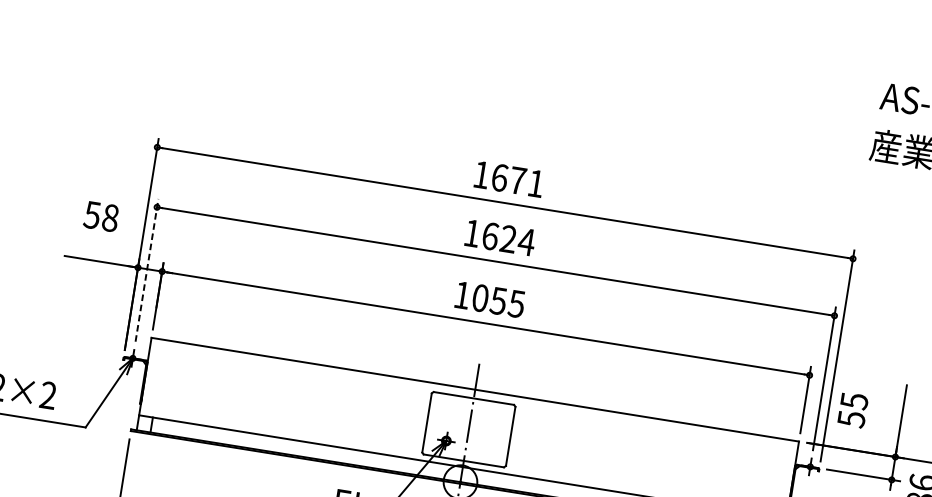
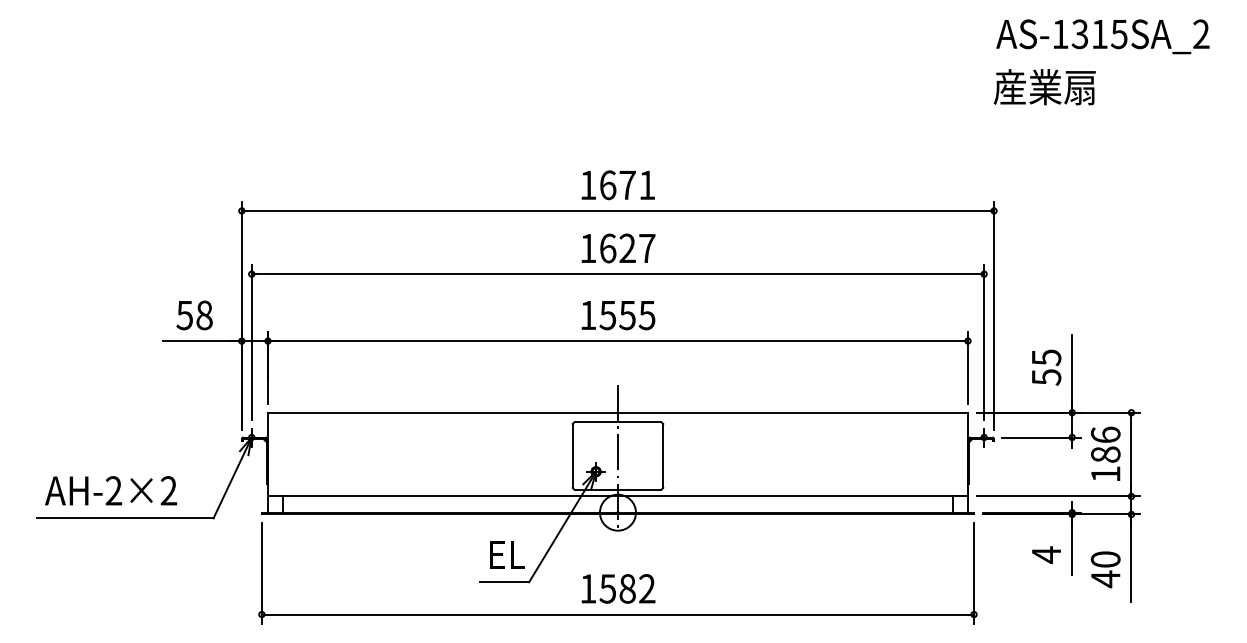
text: (101, 216) -> (194, 315), moved
text: (526, 242) -> (647, 248), 1624 -> 1627
line: (146, 269) -> (251, 341), dashed -> solid
text: (480, 298) -> (607, 315), 1055 -> 1555
text: (852, 410) -> (1046, 367), moved

